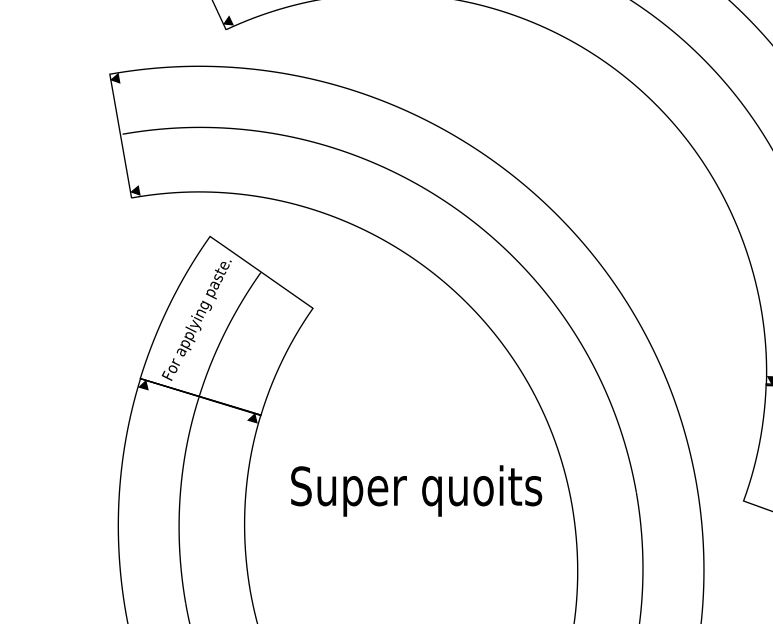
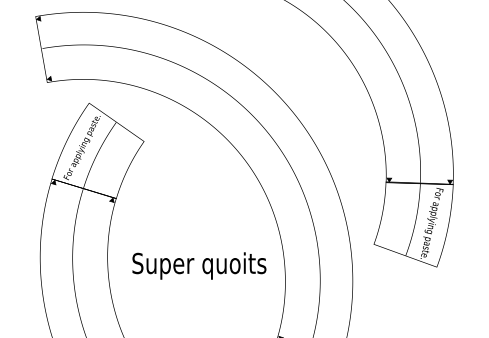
text: (416, 490) -> (199, 265), moved

